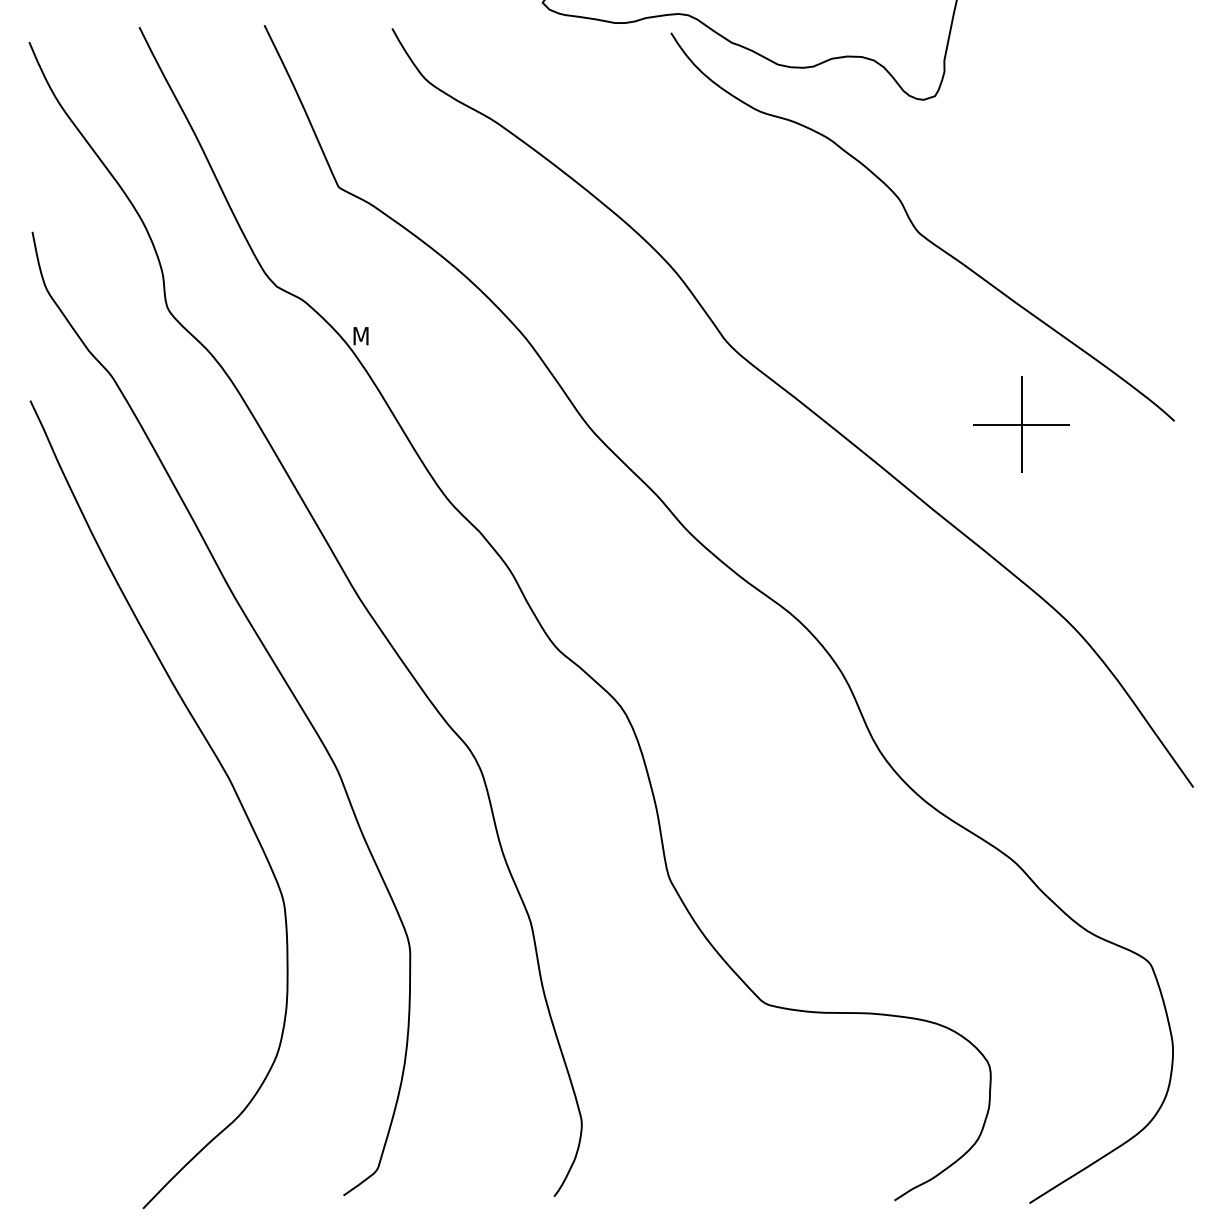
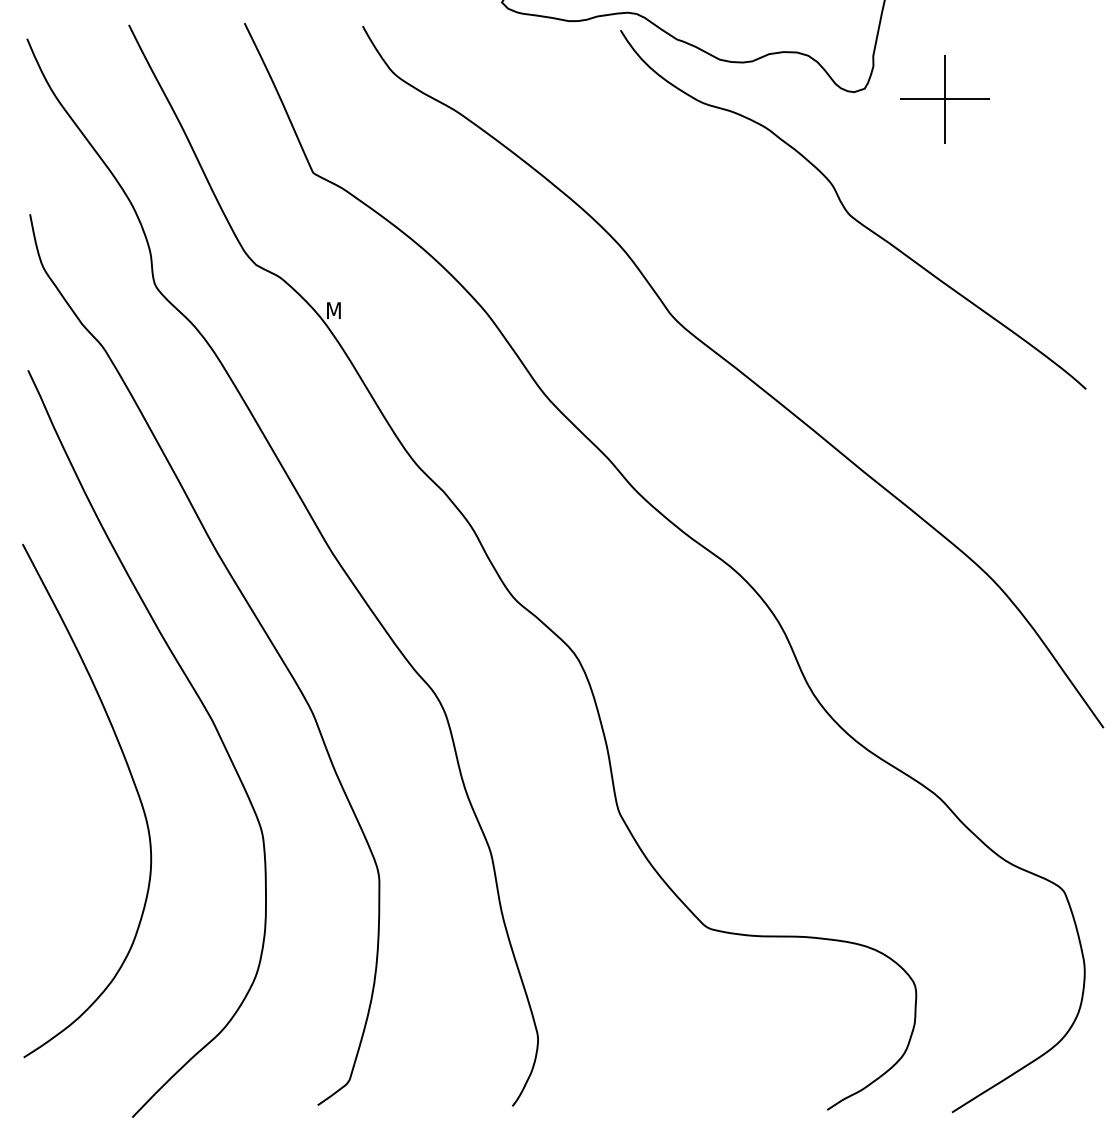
part: (1021, 424) -> (944, 99), moved
curve: (144, 848) -> (133, 784), added

